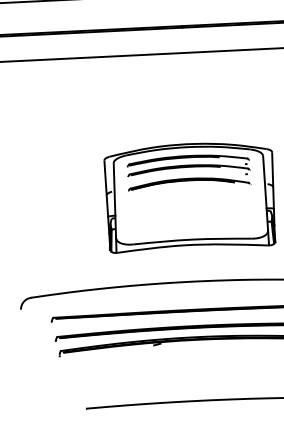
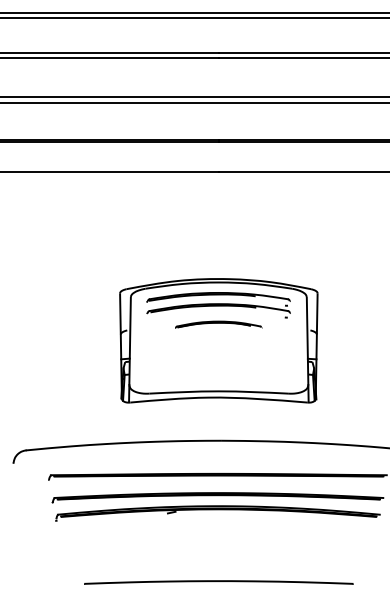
part: (189, 182) -> (218, 324), size x0.6

